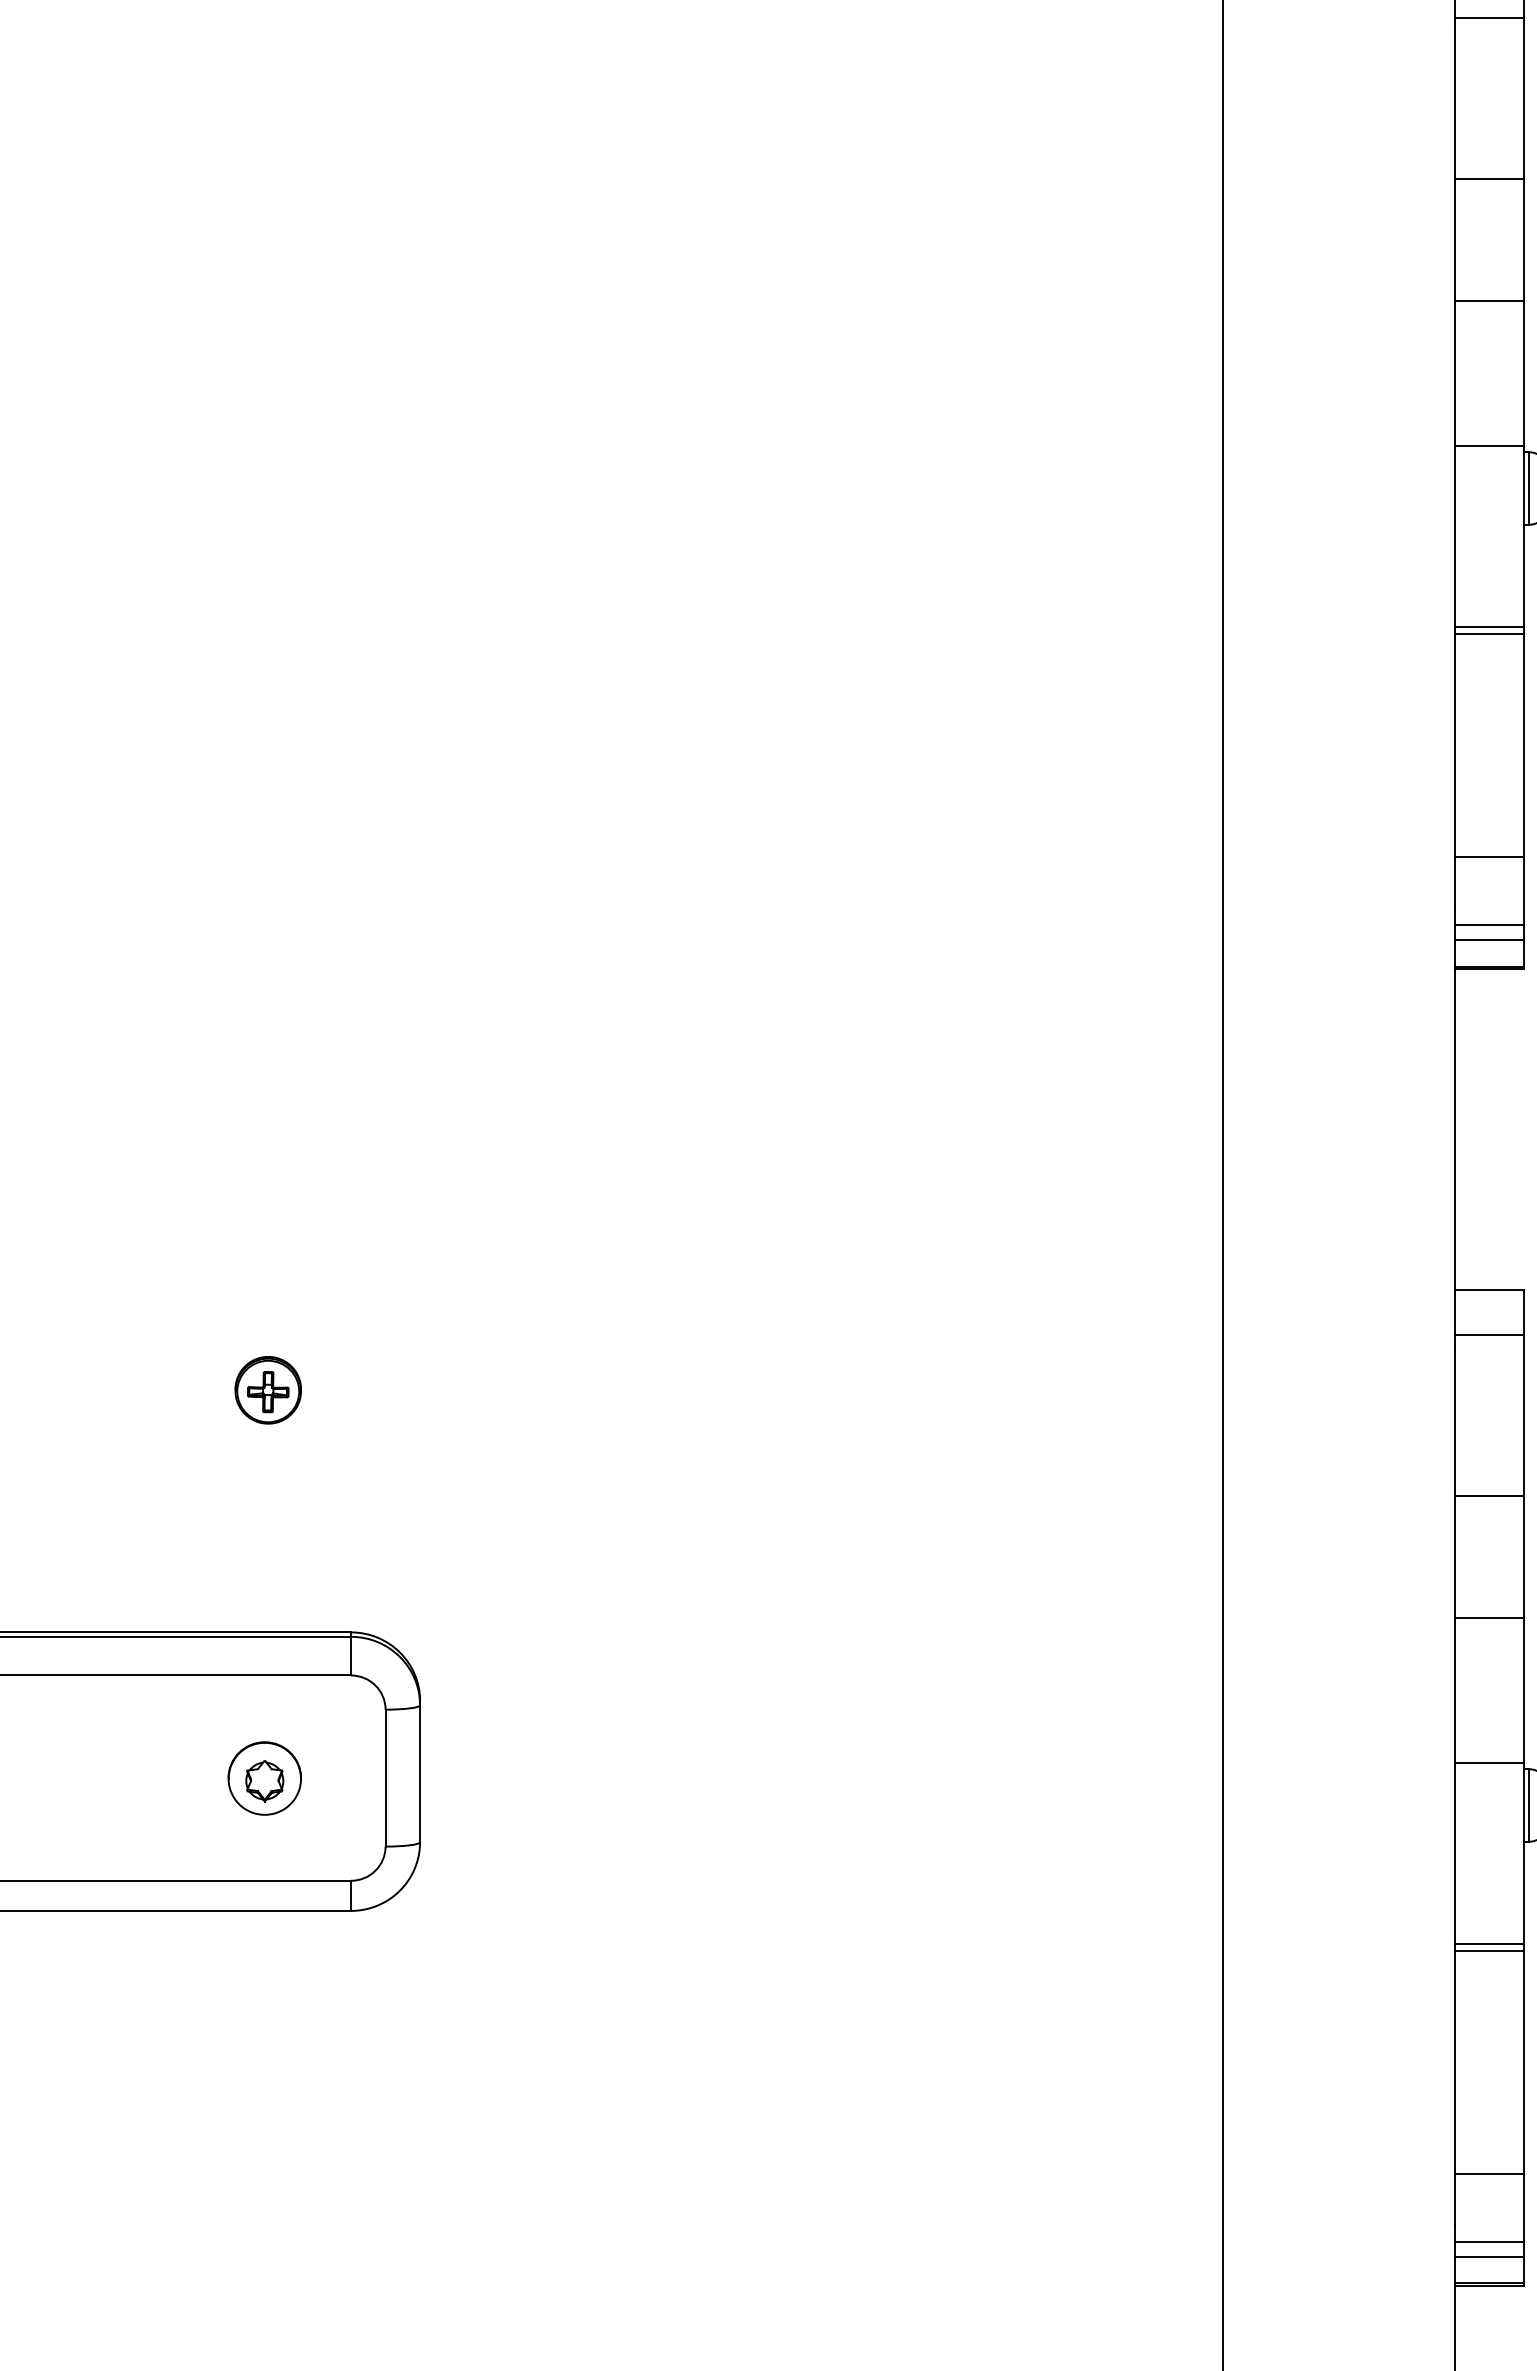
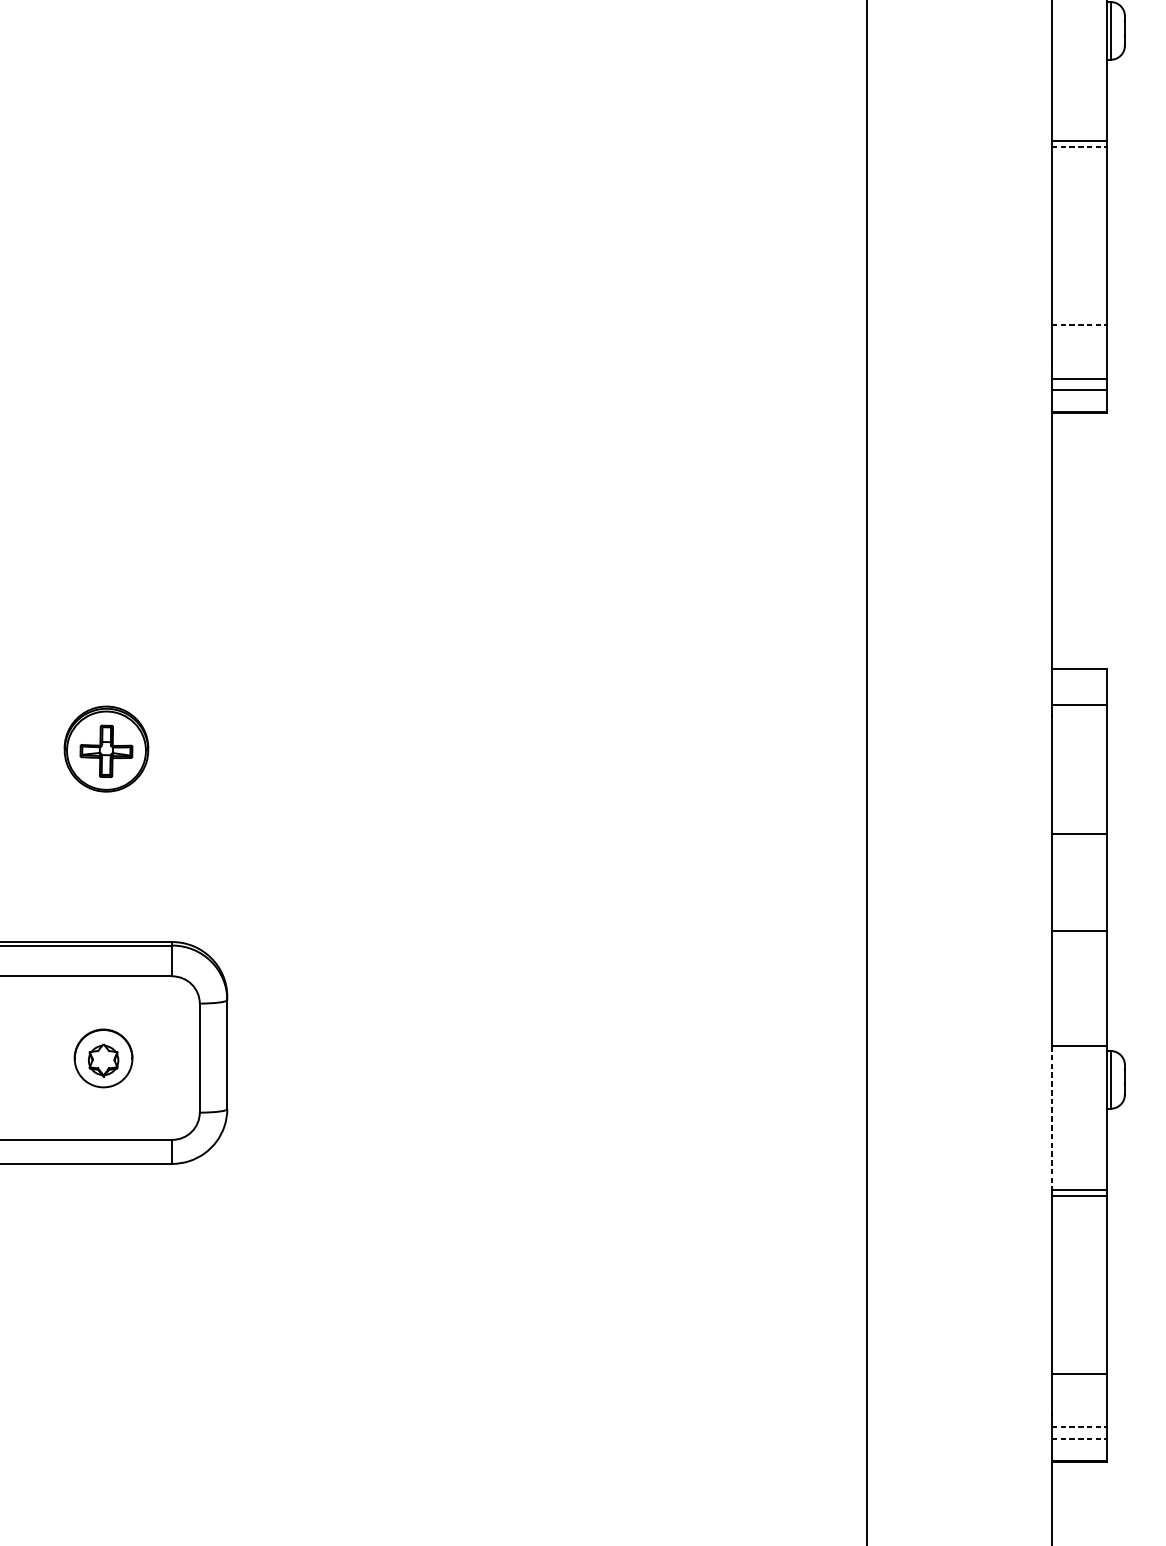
line: (1489, 633) -> (1079, 146), solid -> dashed
line: (1489, 857) -> (1079, 324), solid -> dashed
part: (267, 1390) -> (105, 749), size x1.6
line: (1455, 1853) -> (1051, 1118), solid -> dashed
line: (1489, 2241) -> (1079, 1427), solid -> dashed
line: (1489, 2256) -> (1079, 1439), solid -> dashed

